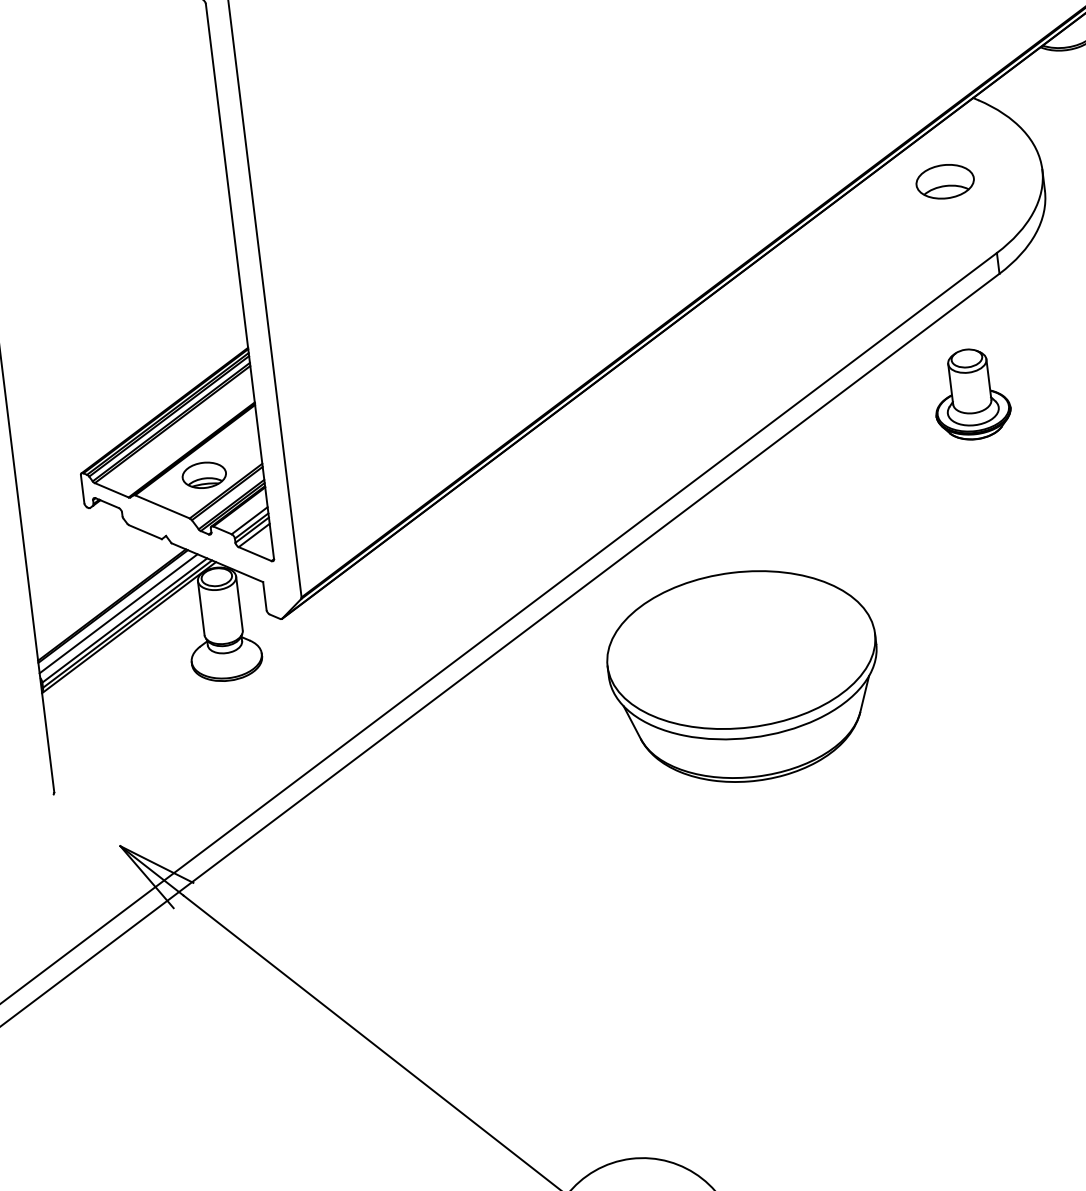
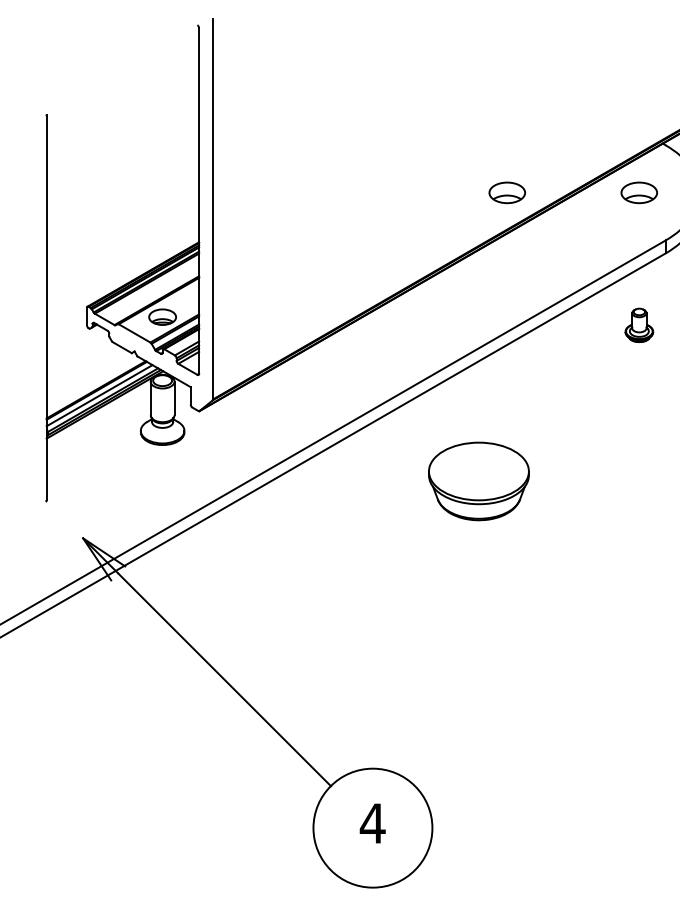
part: (731, 207) -> (506, 192), added
part: (971, 394) -> (639, 325), size x0.6
part: (743, 676) -> (478, 481), size x0.6

